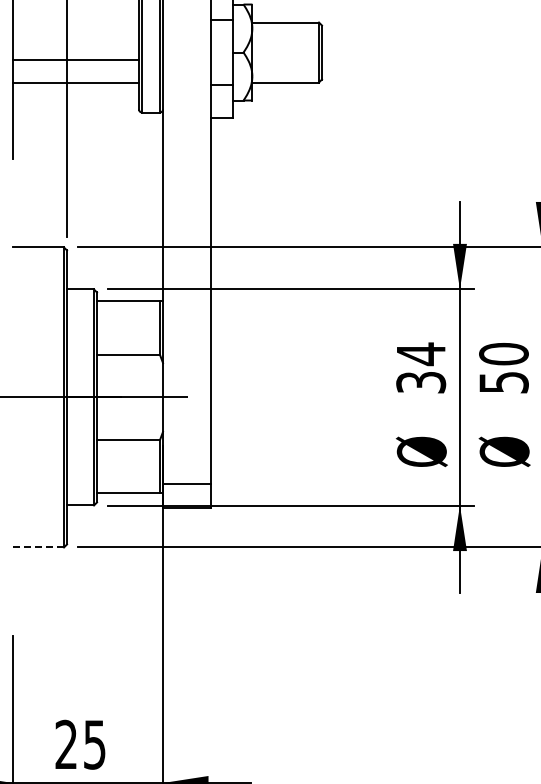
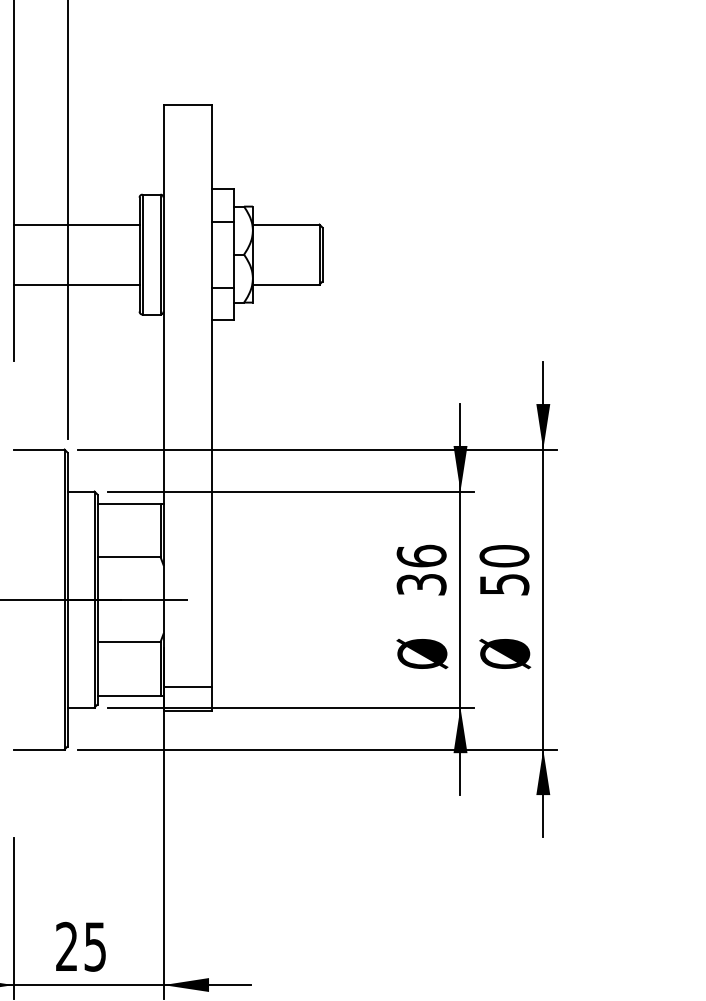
line: (75, 59) -> (76, 224), moved
text: (420, 354) -> (421, 556), 34 -> 36
line: (38, 547) -> (39, 749), dashed -> solid

